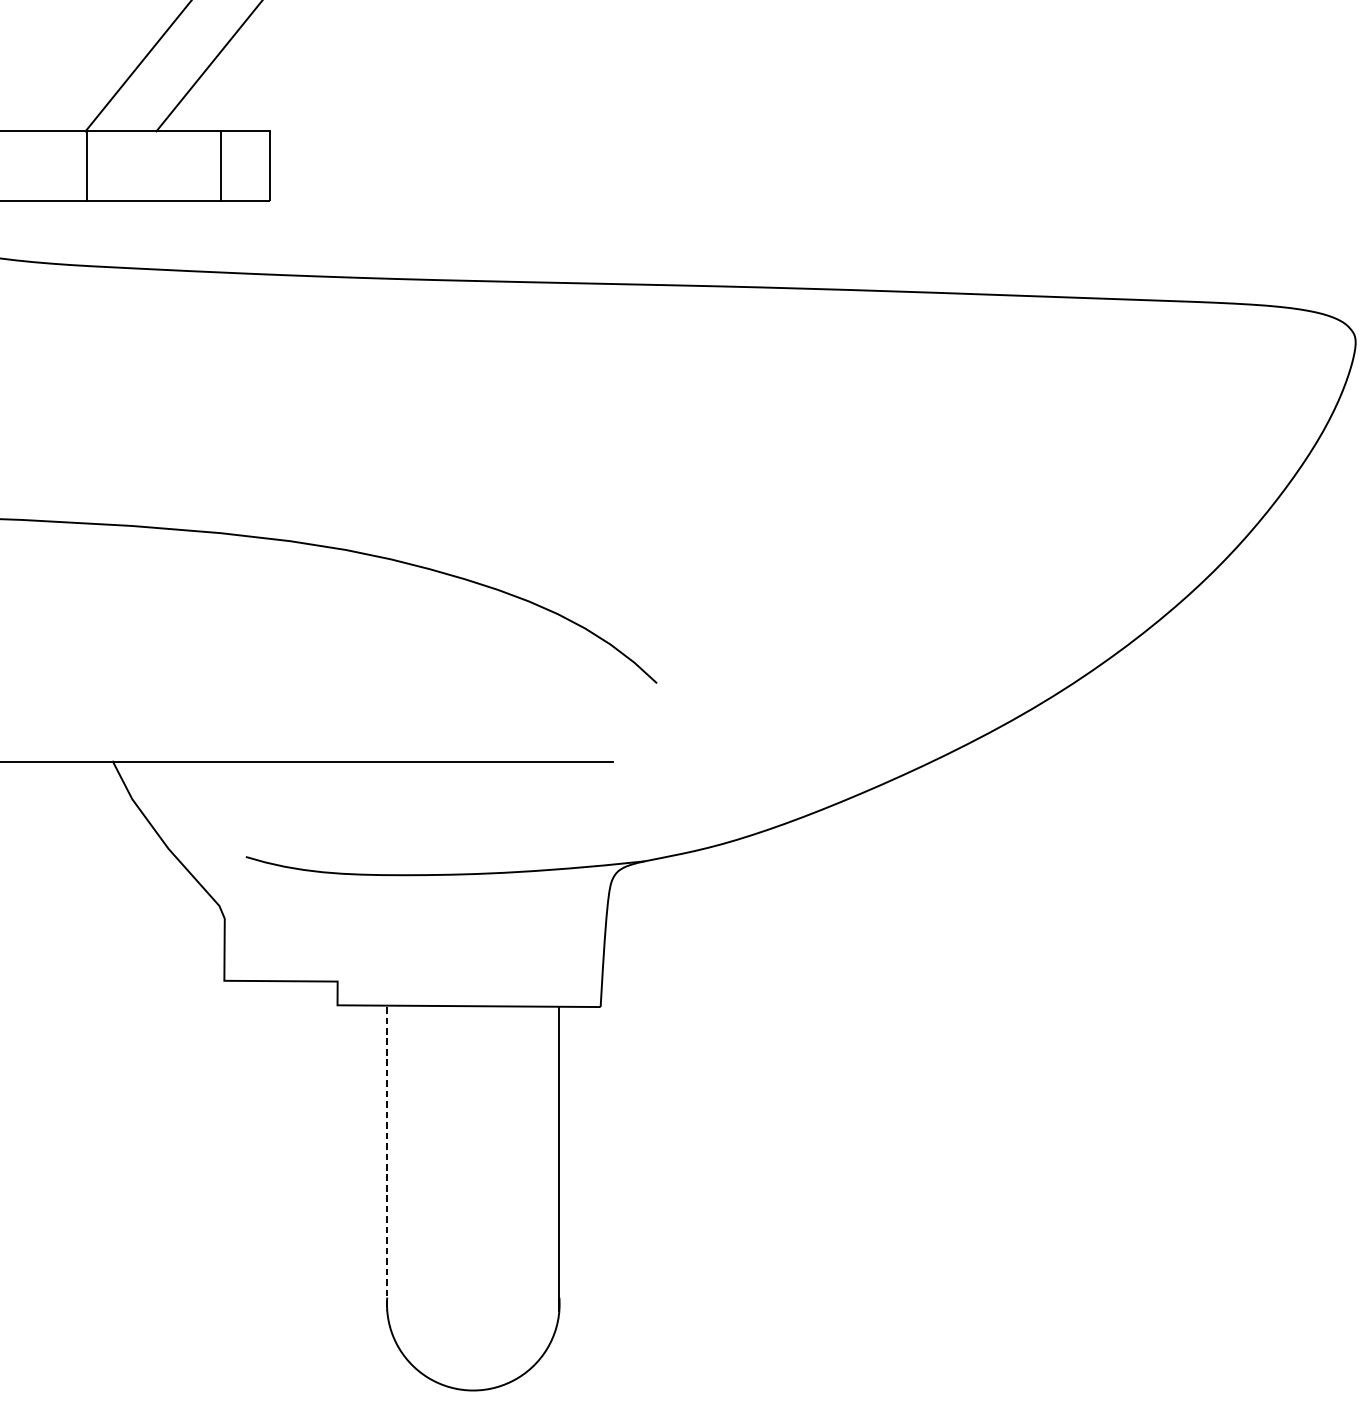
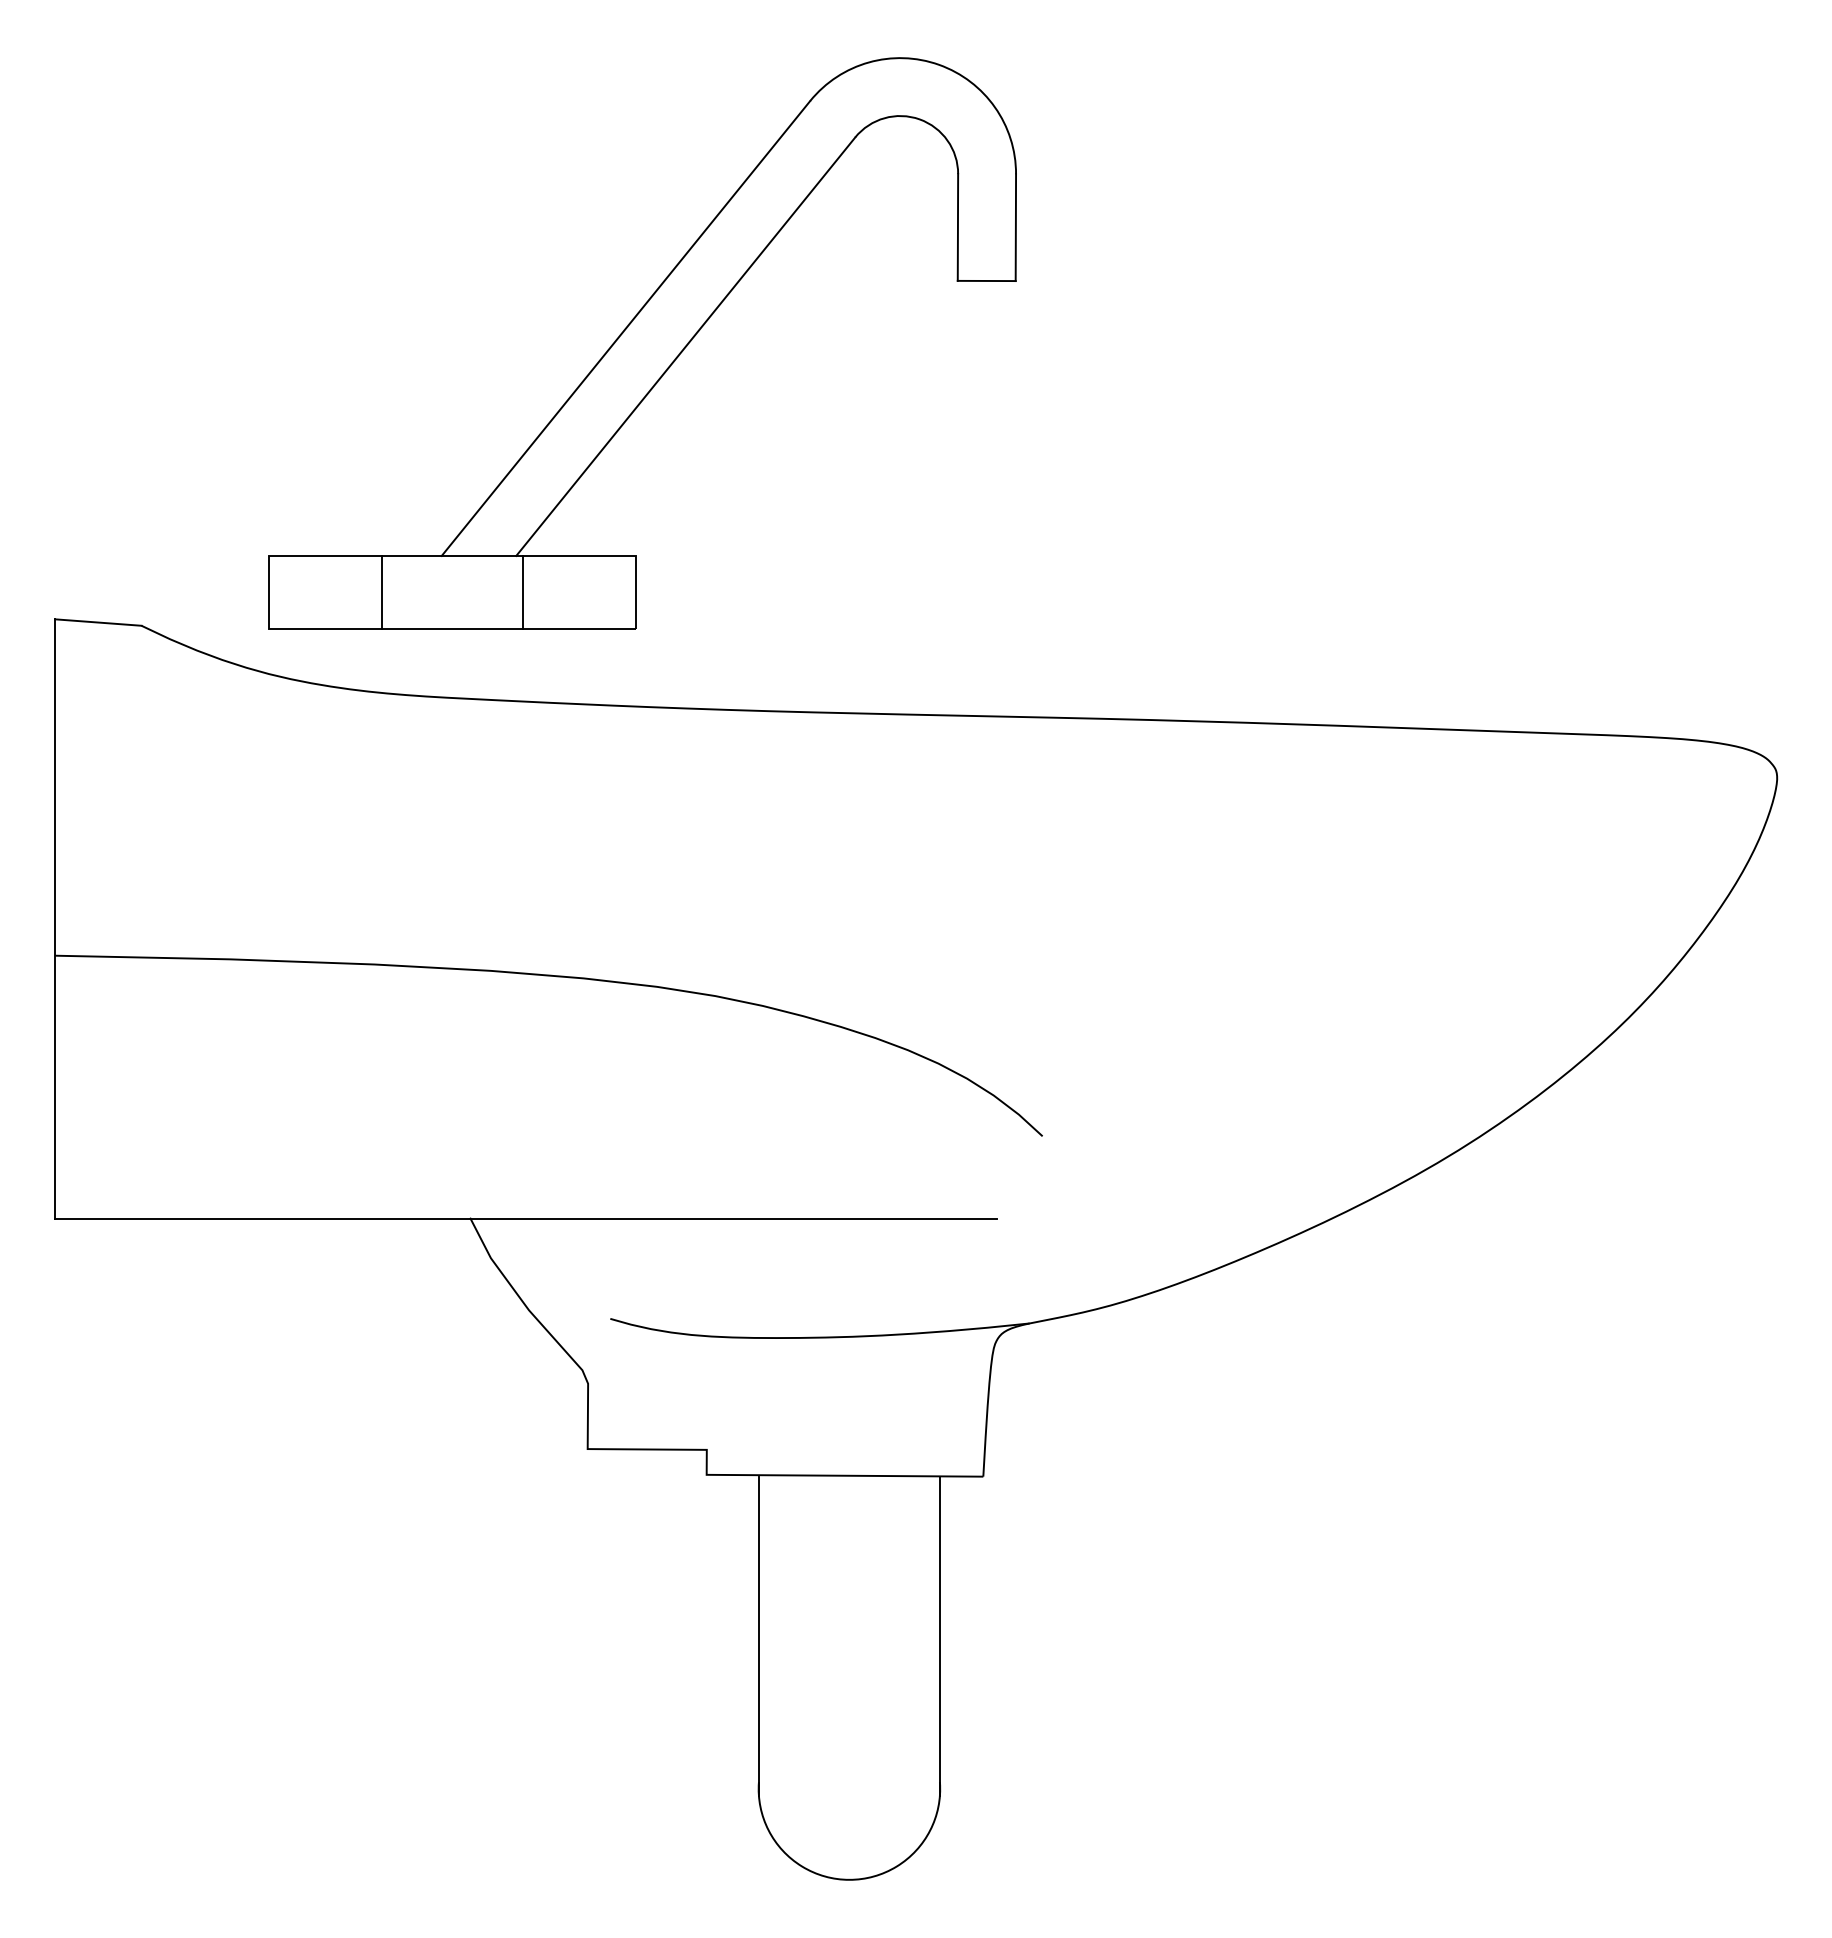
line: (87, 165) -> (382, 591), moved
line: (221, 165) -> (522, 591), moved
line: (386, 1159) -> (758, 1636), dashed -> solid

